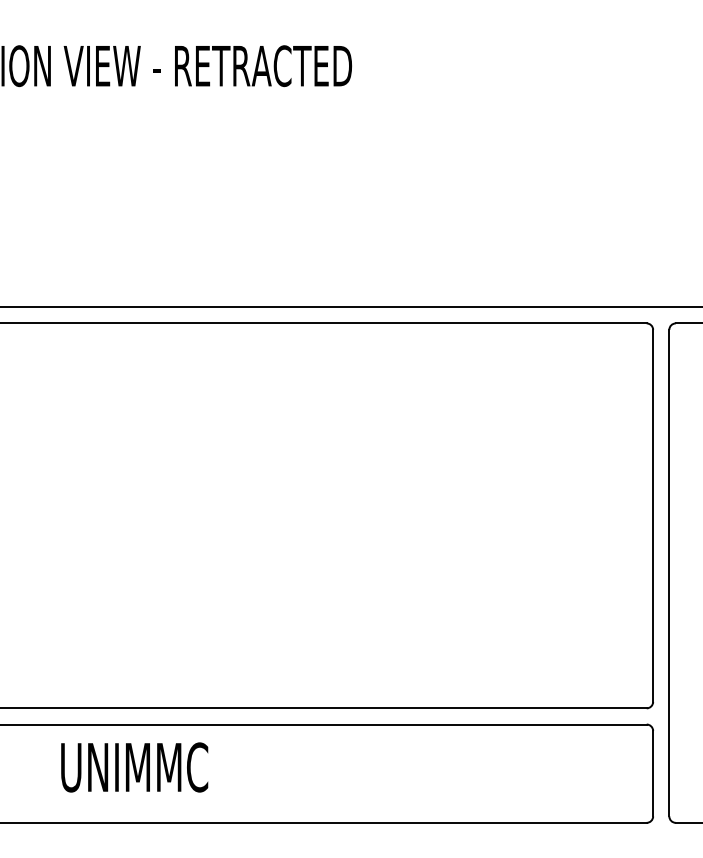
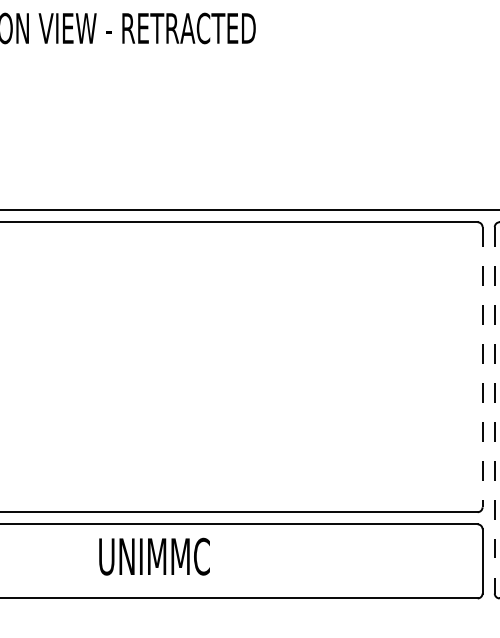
line: (653, 515) -> (482, 366), solid -> dashed
line: (669, 573) -> (494, 410), solid -> dashed
text: (134, 767) -> (154, 556), moved

